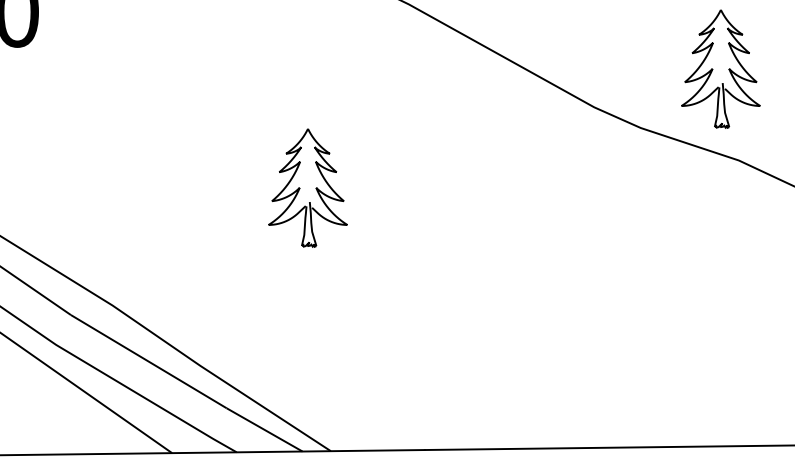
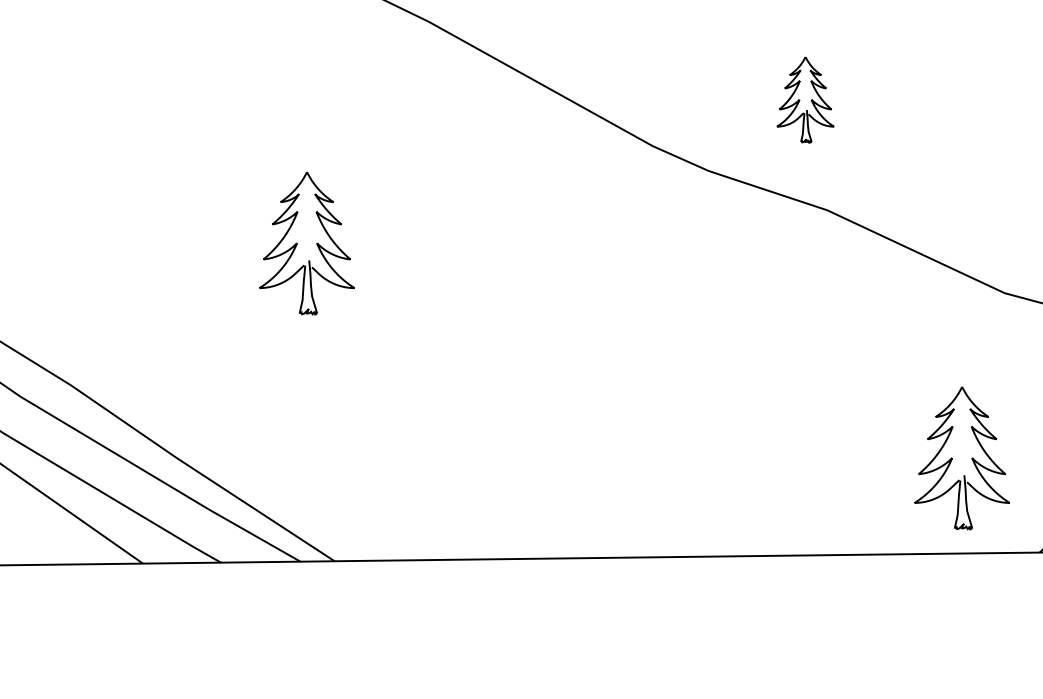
part: (720, 68) -> (805, 99), size x0.6

